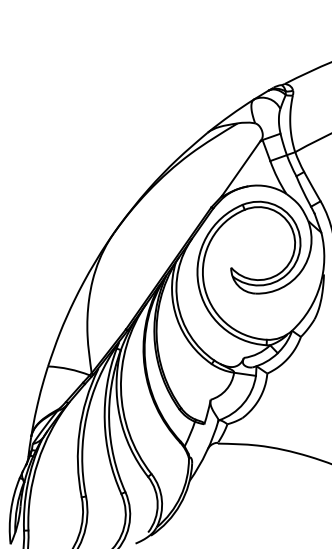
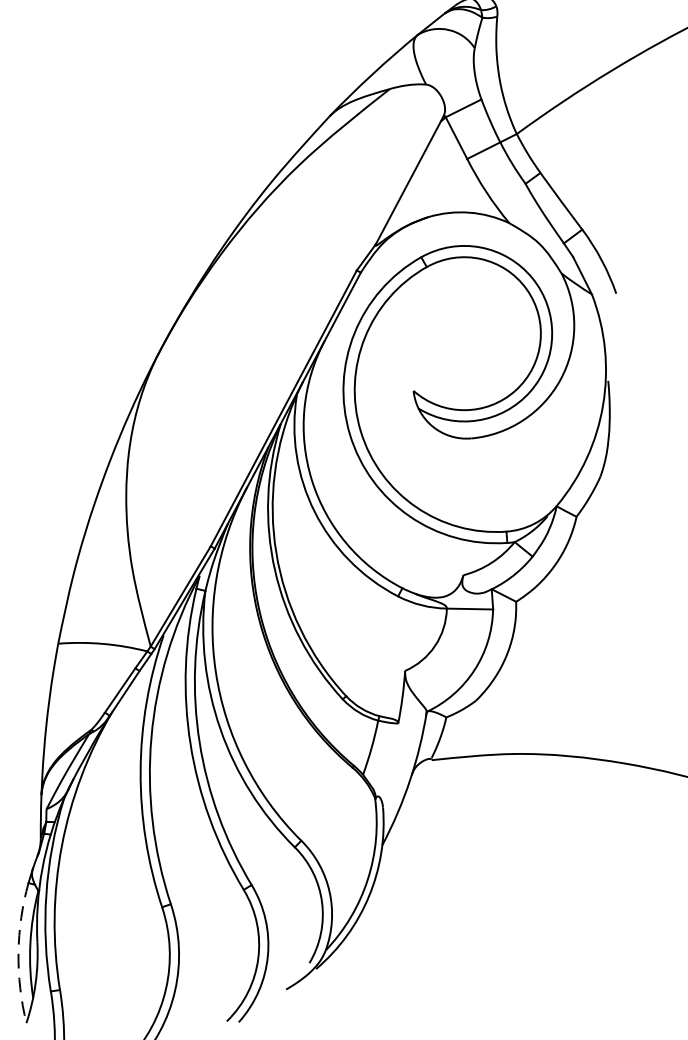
arc: (11, 510) -> (19, 952), solid -> dashed

